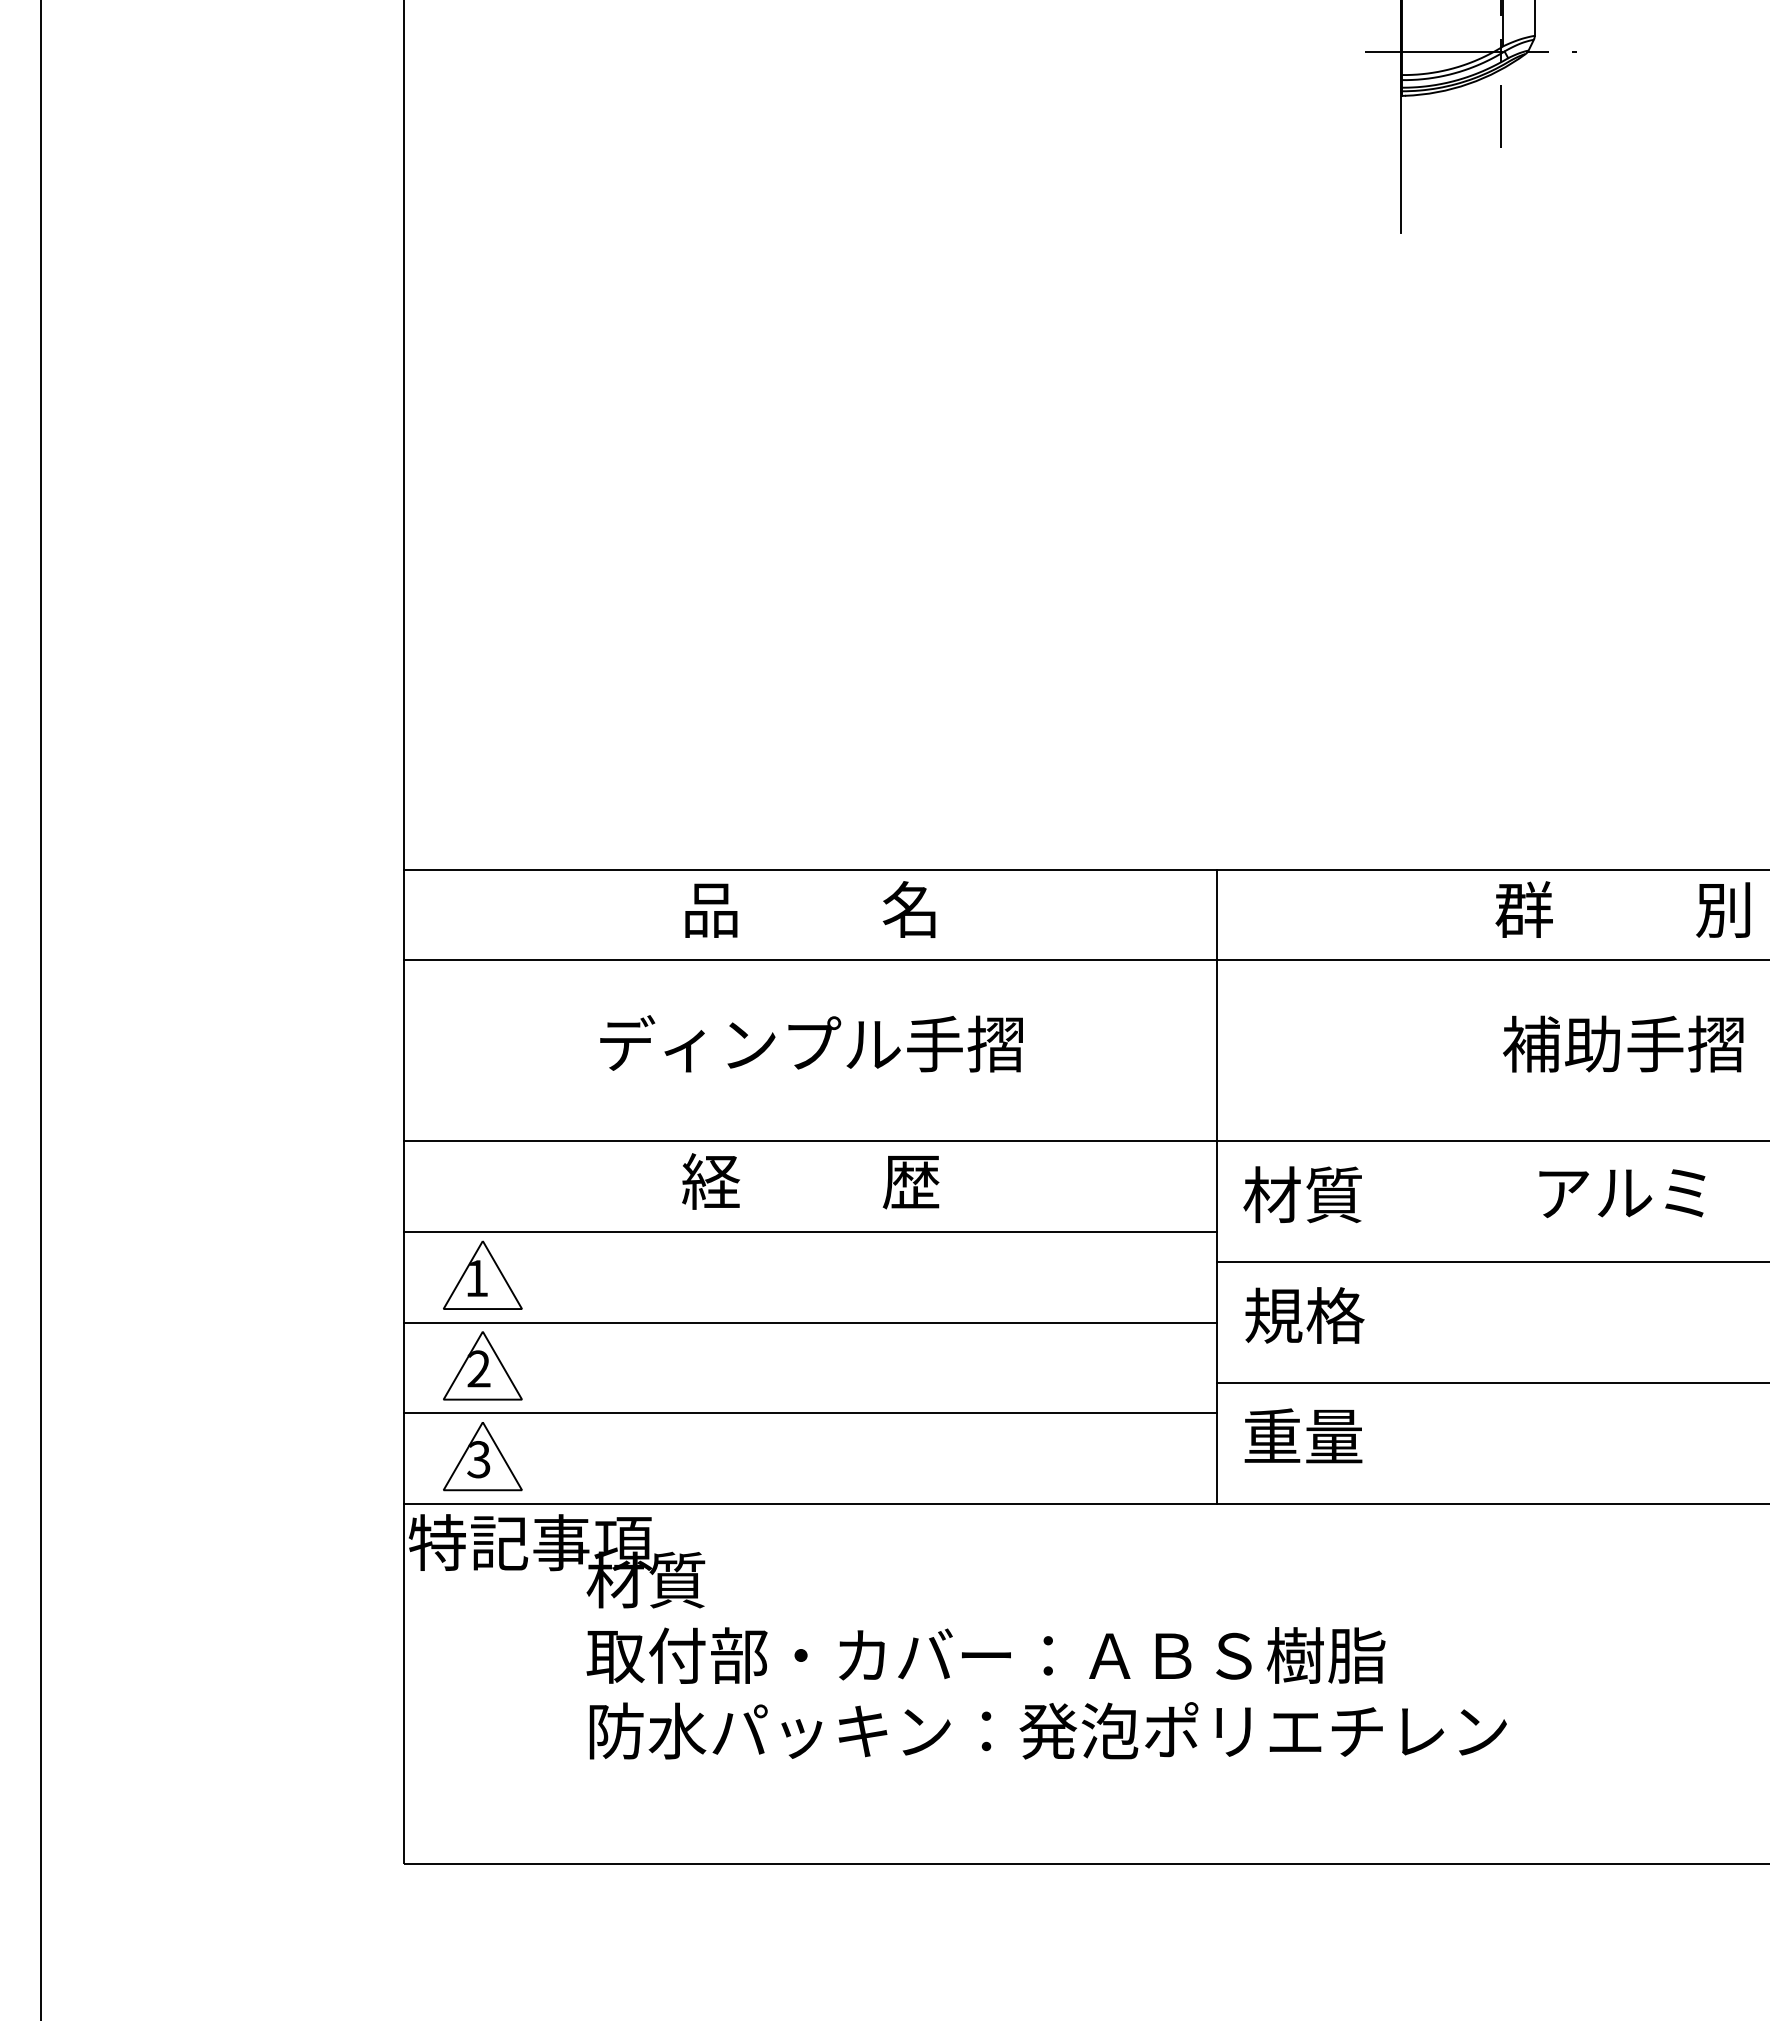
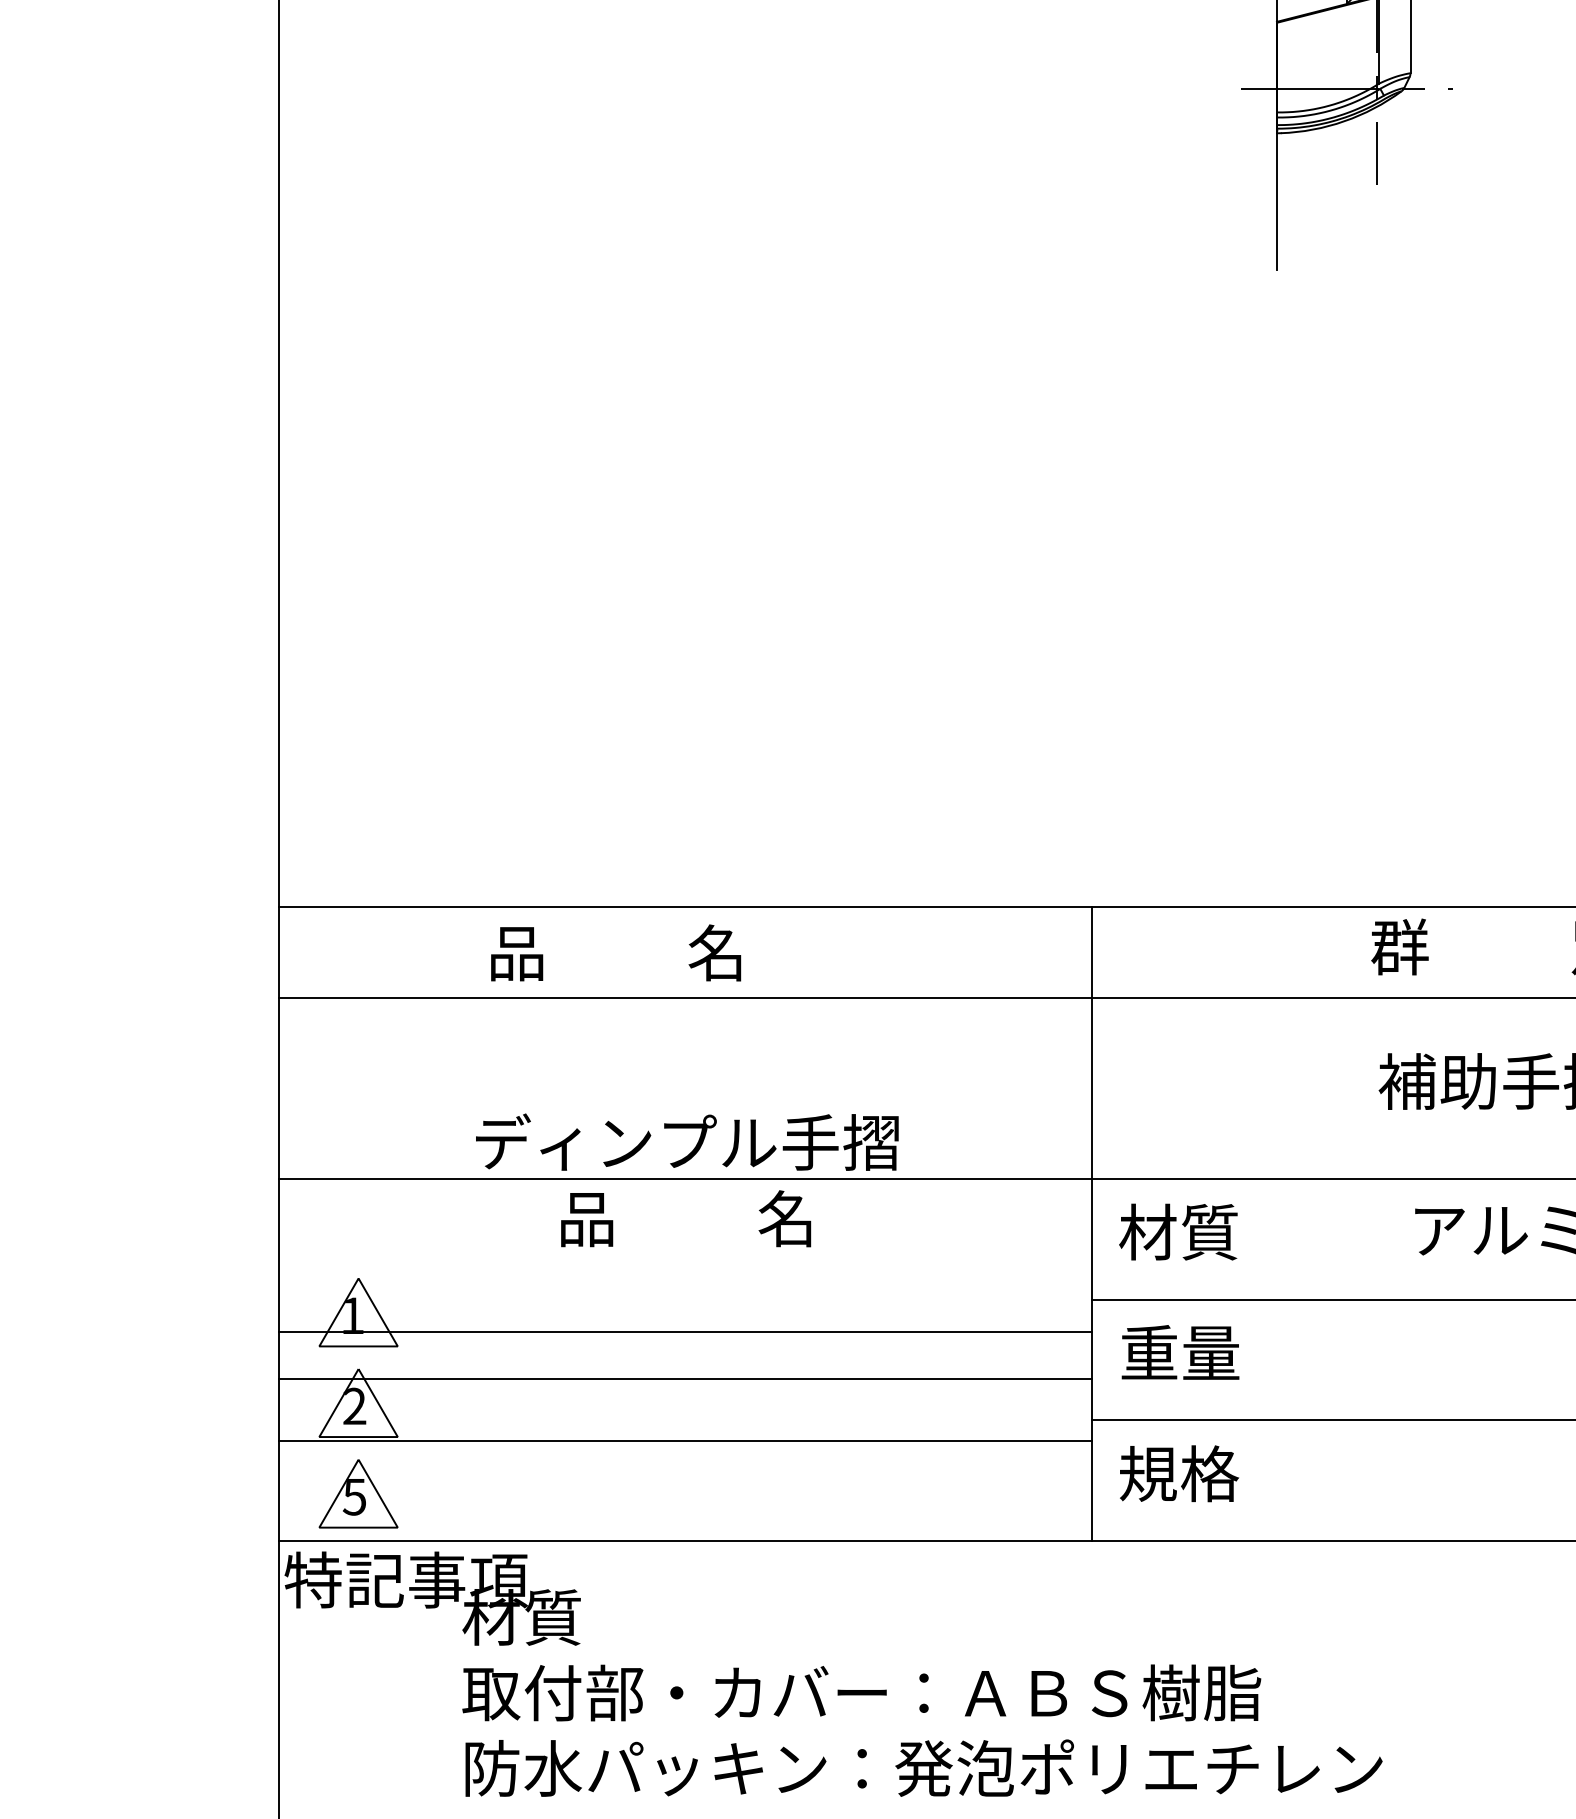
text: (810, 909) -> (616, 952), moved
text: (811, 1043) -> (687, 1141), moved
text: (810, 1180) -> (686, 1217), 経          歴 -> 品          名
line: (809, 1232) -> (685, 1332), moved
text: (1304, 1315) -> (1180, 1352), 規格 -> 重量
line: (809, 1322) -> (685, 1440), moved
line: (809, 1413) -> (685, 1378), moved
text: (1303, 1436) -> (1179, 1473), 重量 -> 規格
text: (478, 1459) -> (354, 1496), 3 -> 5

